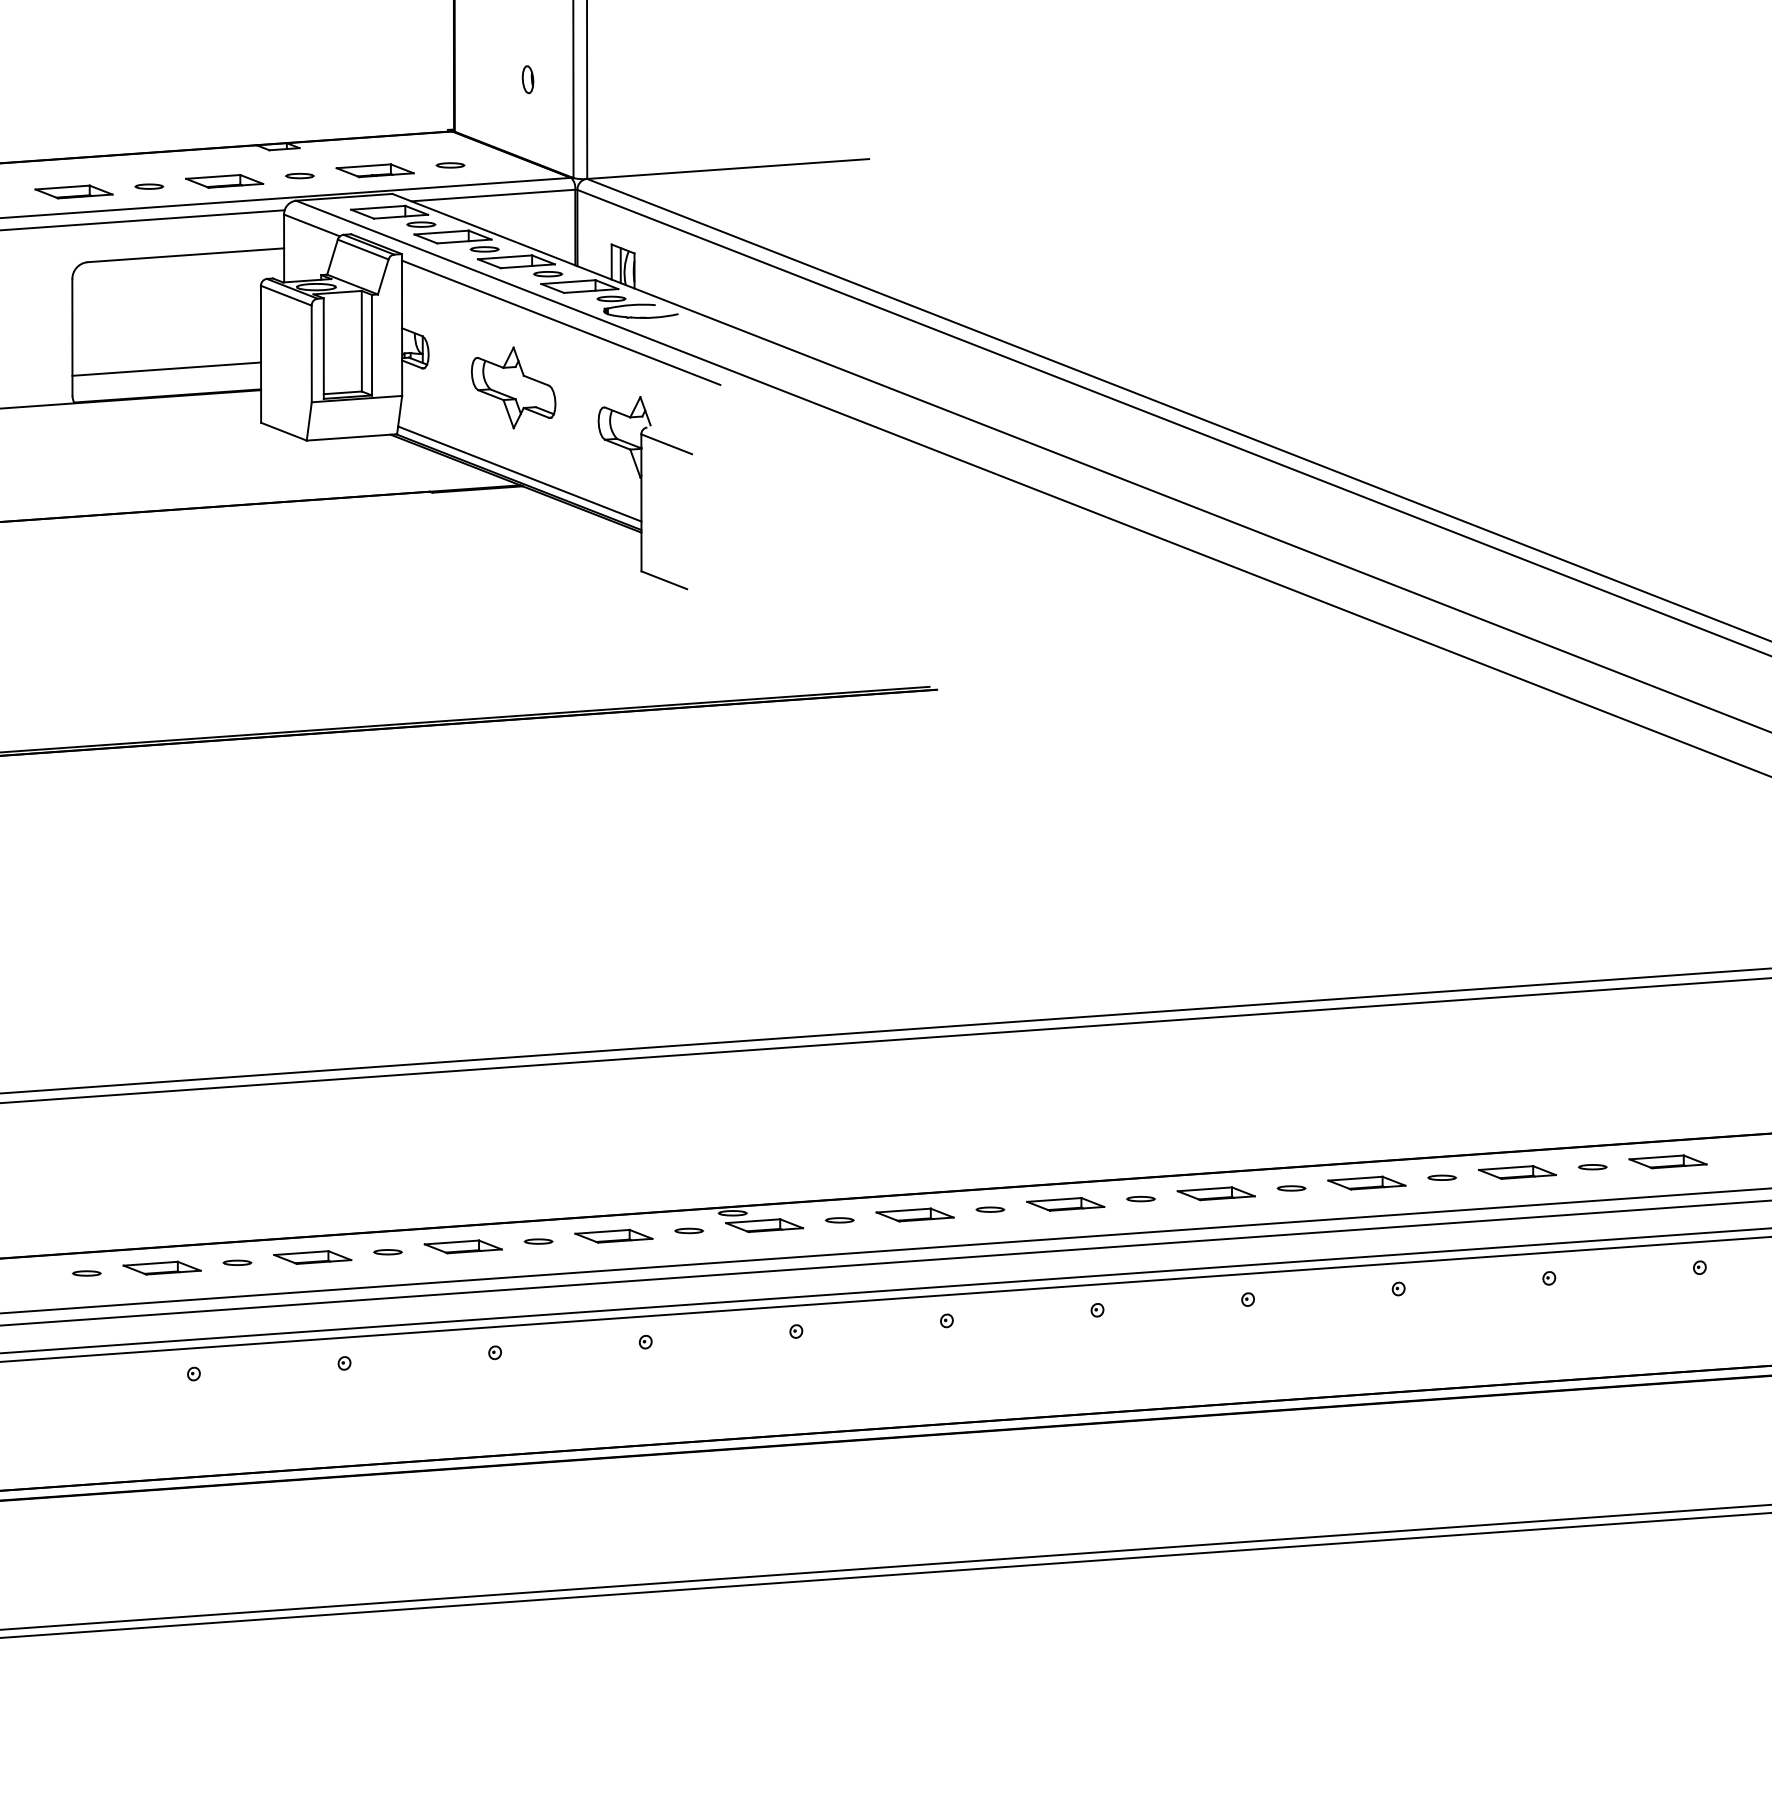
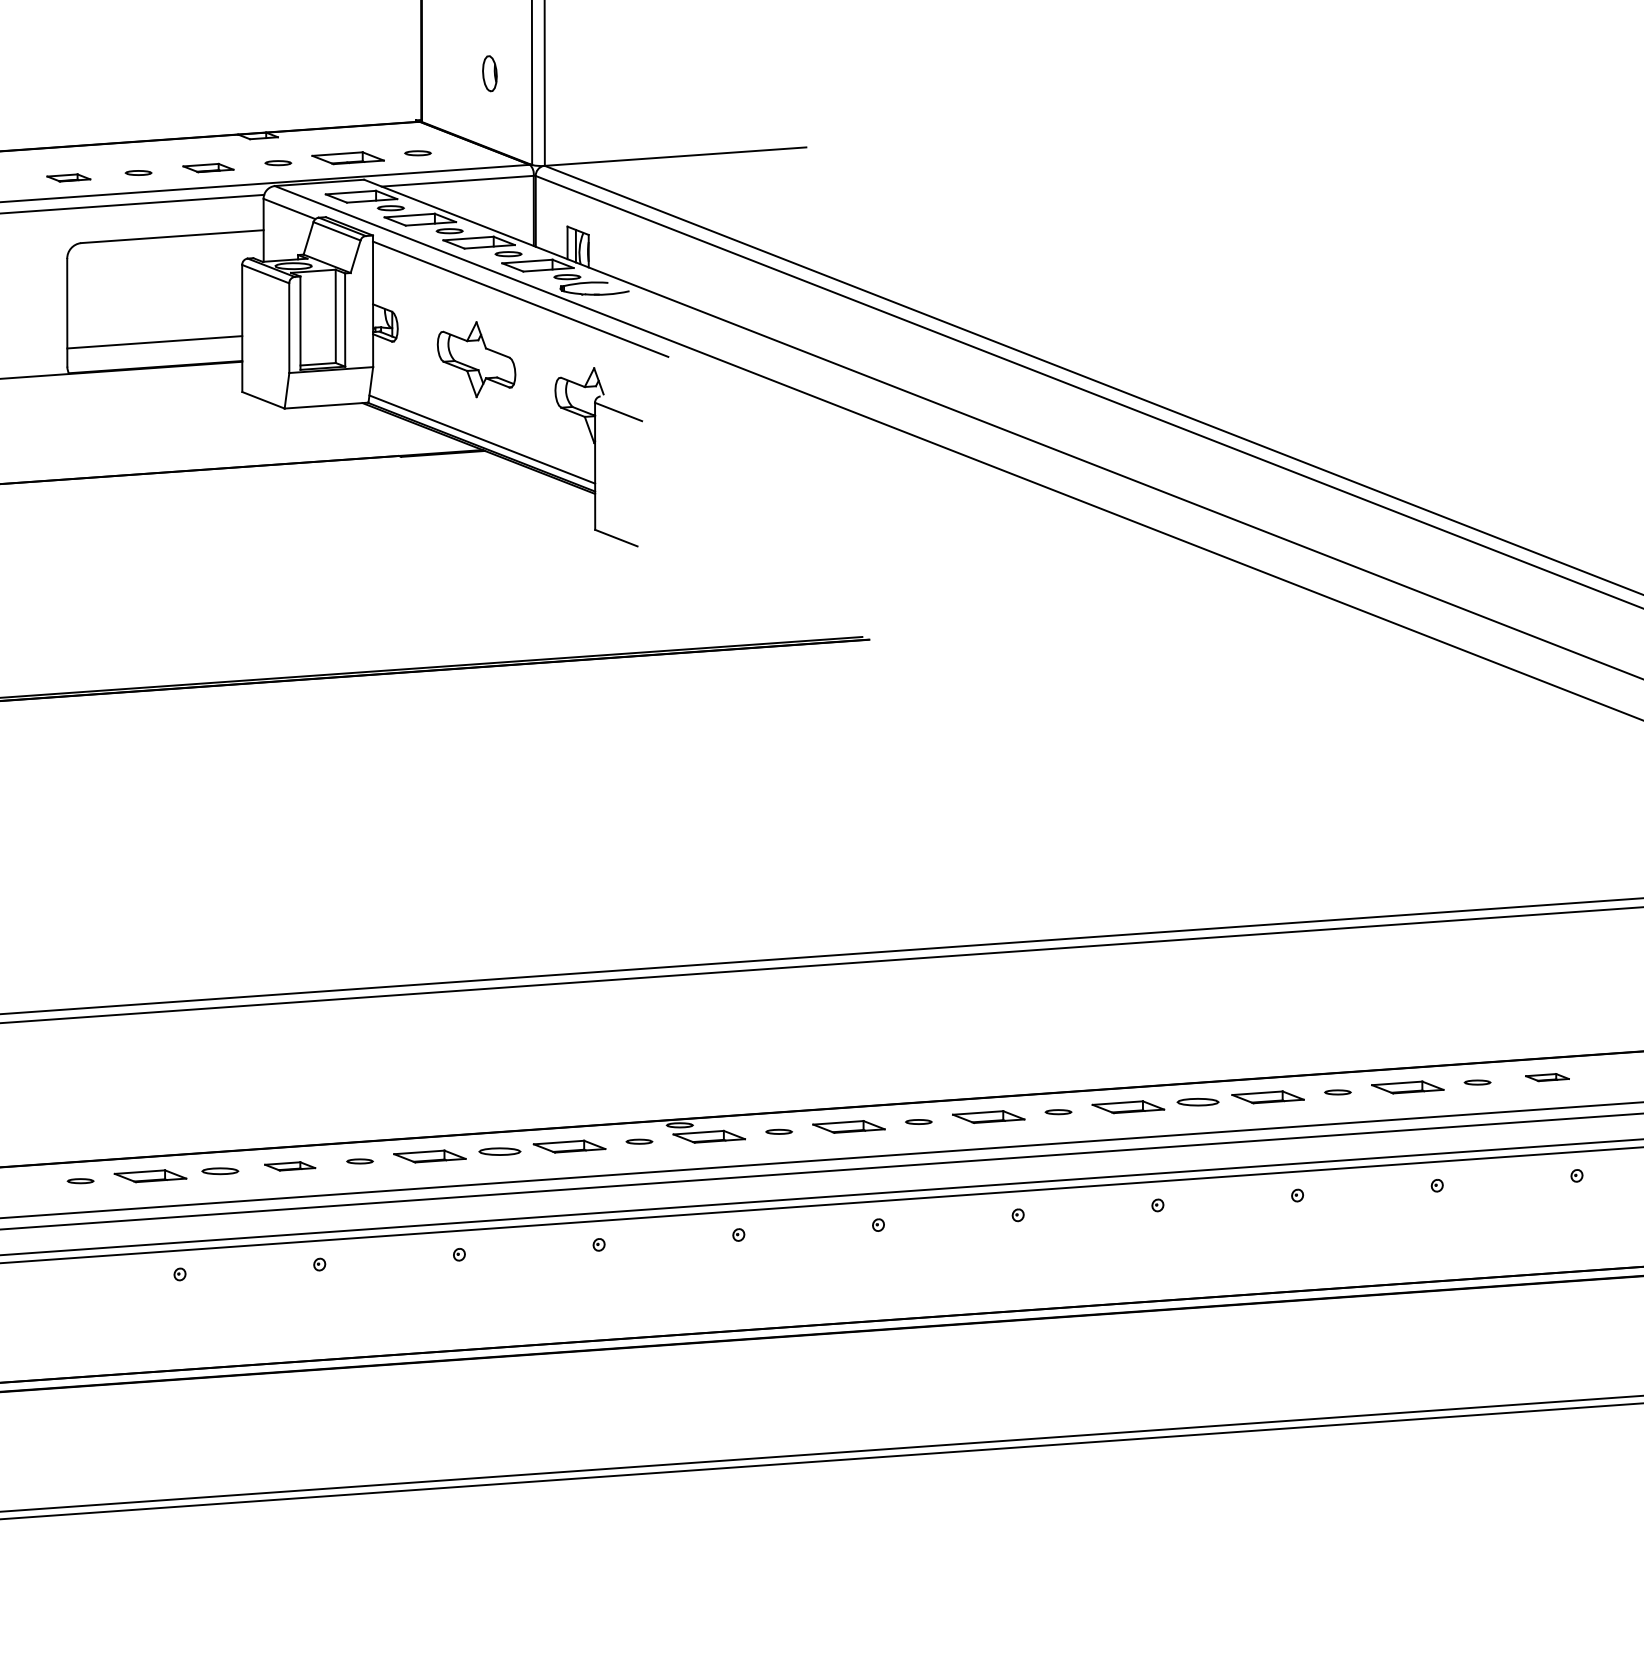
part: (527, 79) -> (489, 73), size x1.4
part: (224, 180) -> (208, 167), size x0.7
part: (73, 191) -> (68, 177), size x0.6
part: (1668, 1161) -> (1547, 1077), size x0.6
part: (1291, 1188) -> (1198, 1102), size x1.6
part: (538, 1241) -> (499, 1151), size x1.6
part: (311, 1257) -> (289, 1166), size x0.7
part: (237, 1263) -> (220, 1171), size x1.4

